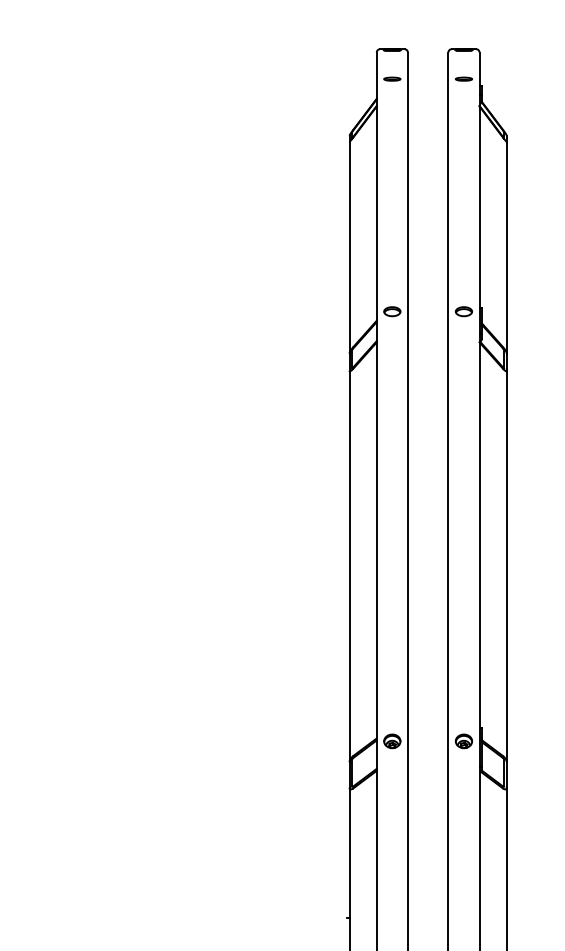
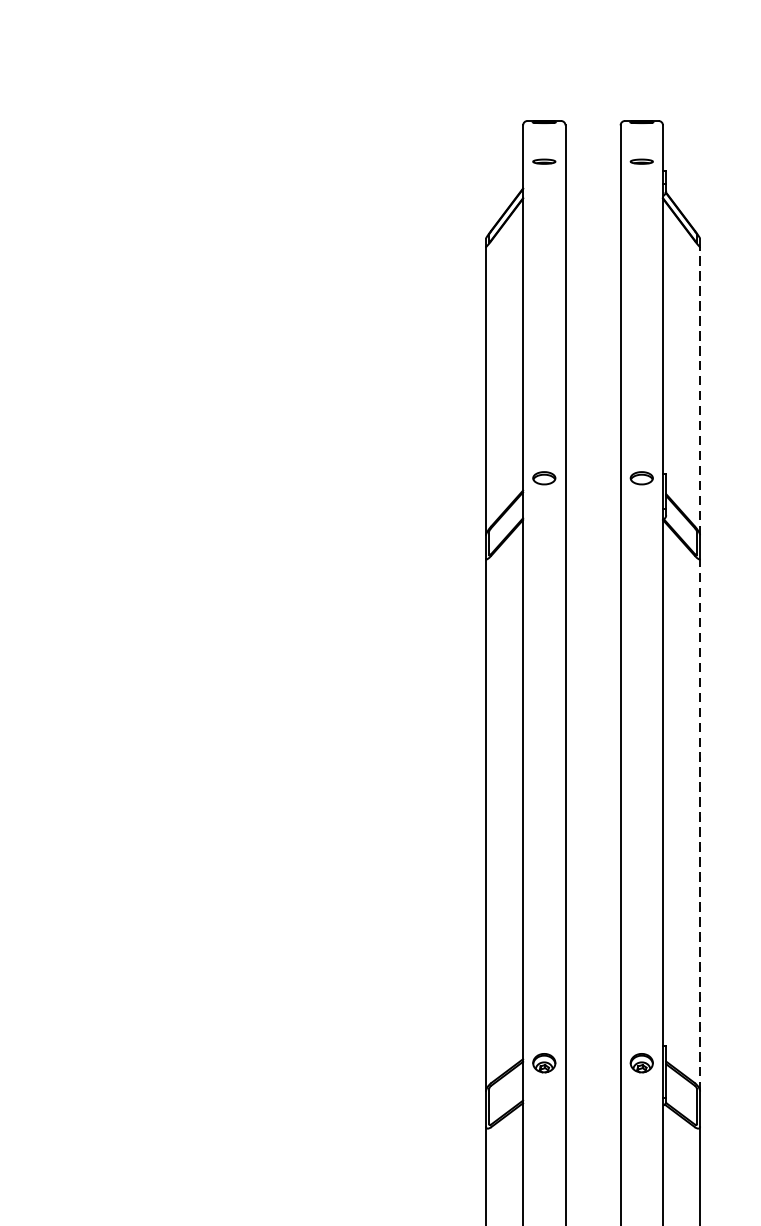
line: (506, 247) -> (699, 390), solid -> dashed
line: (506, 566) -> (699, 825), solid -> dashed

